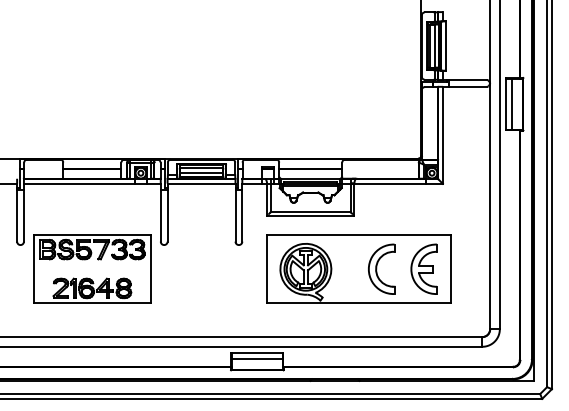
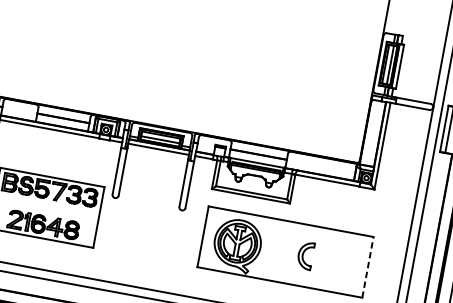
part: (381, 268) -> (305, 255), size x0.6
part: (423, 268) -> (343, 261), removed
line: (451, 269) -> (367, 267), solid -> dashed

